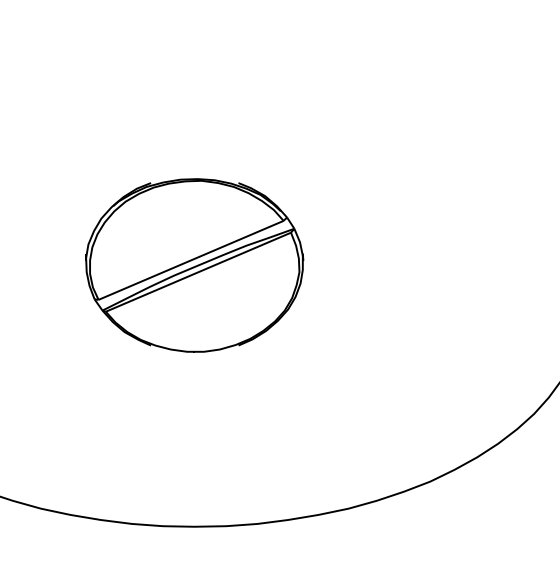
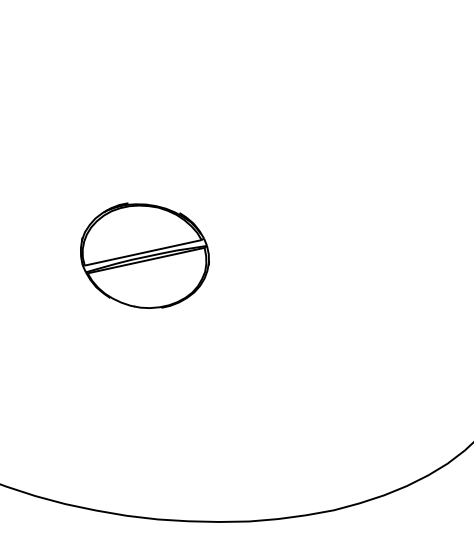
part: (194, 265) -> (144, 256), size x0.6

